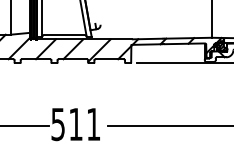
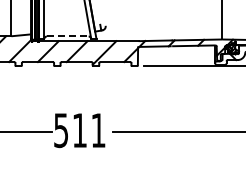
line: (64, 34) -> (67, 36), solid -> dashed

